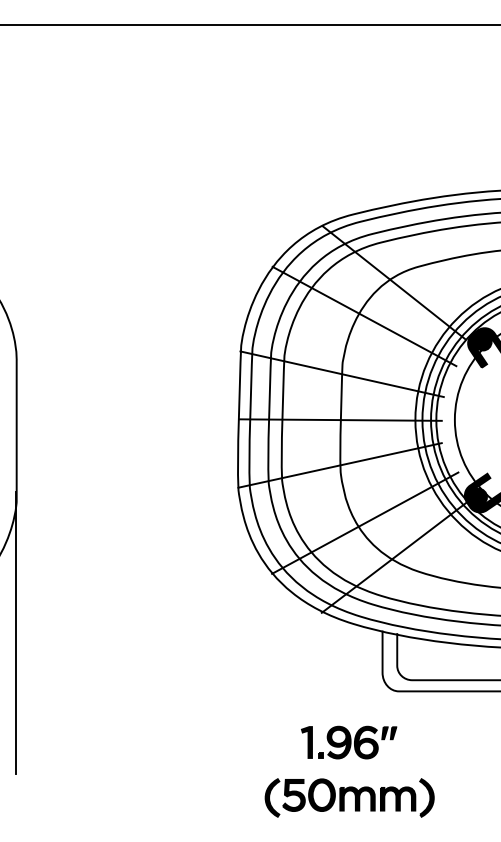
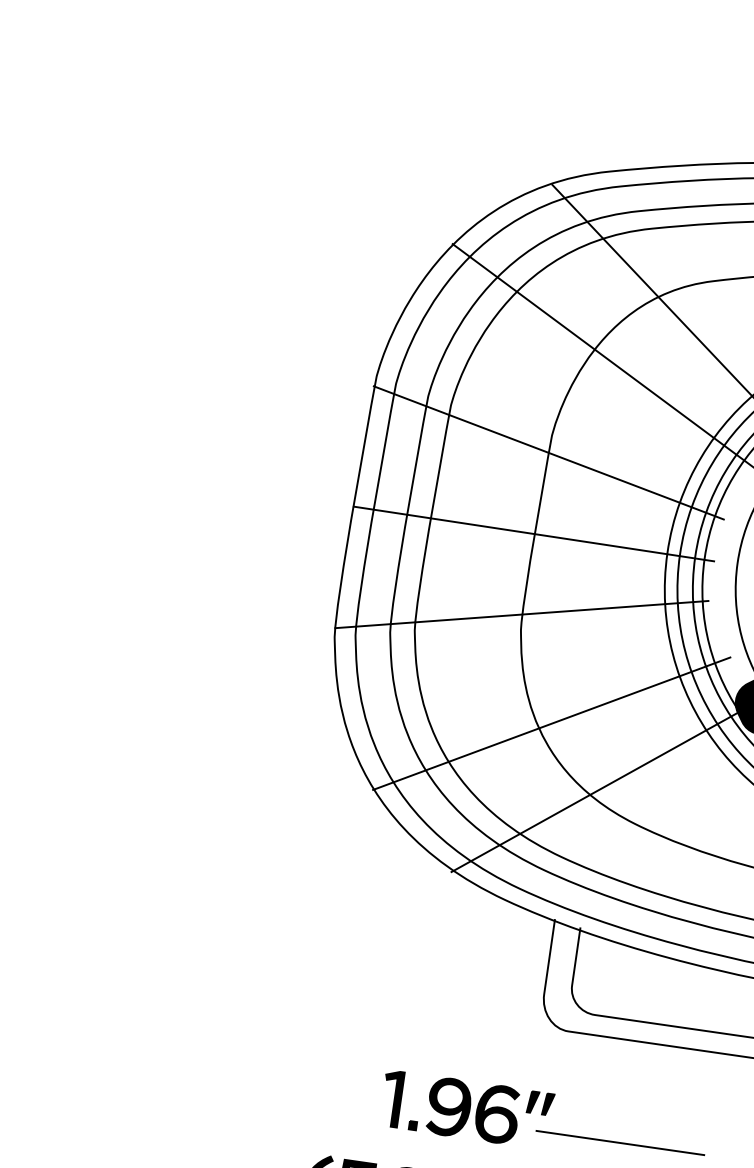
line: (436, 748) -> (620, 1142), added

